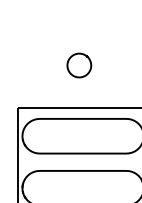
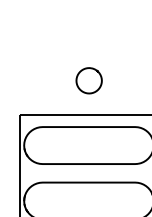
part: (79, 65) -> (89, 80), moved

